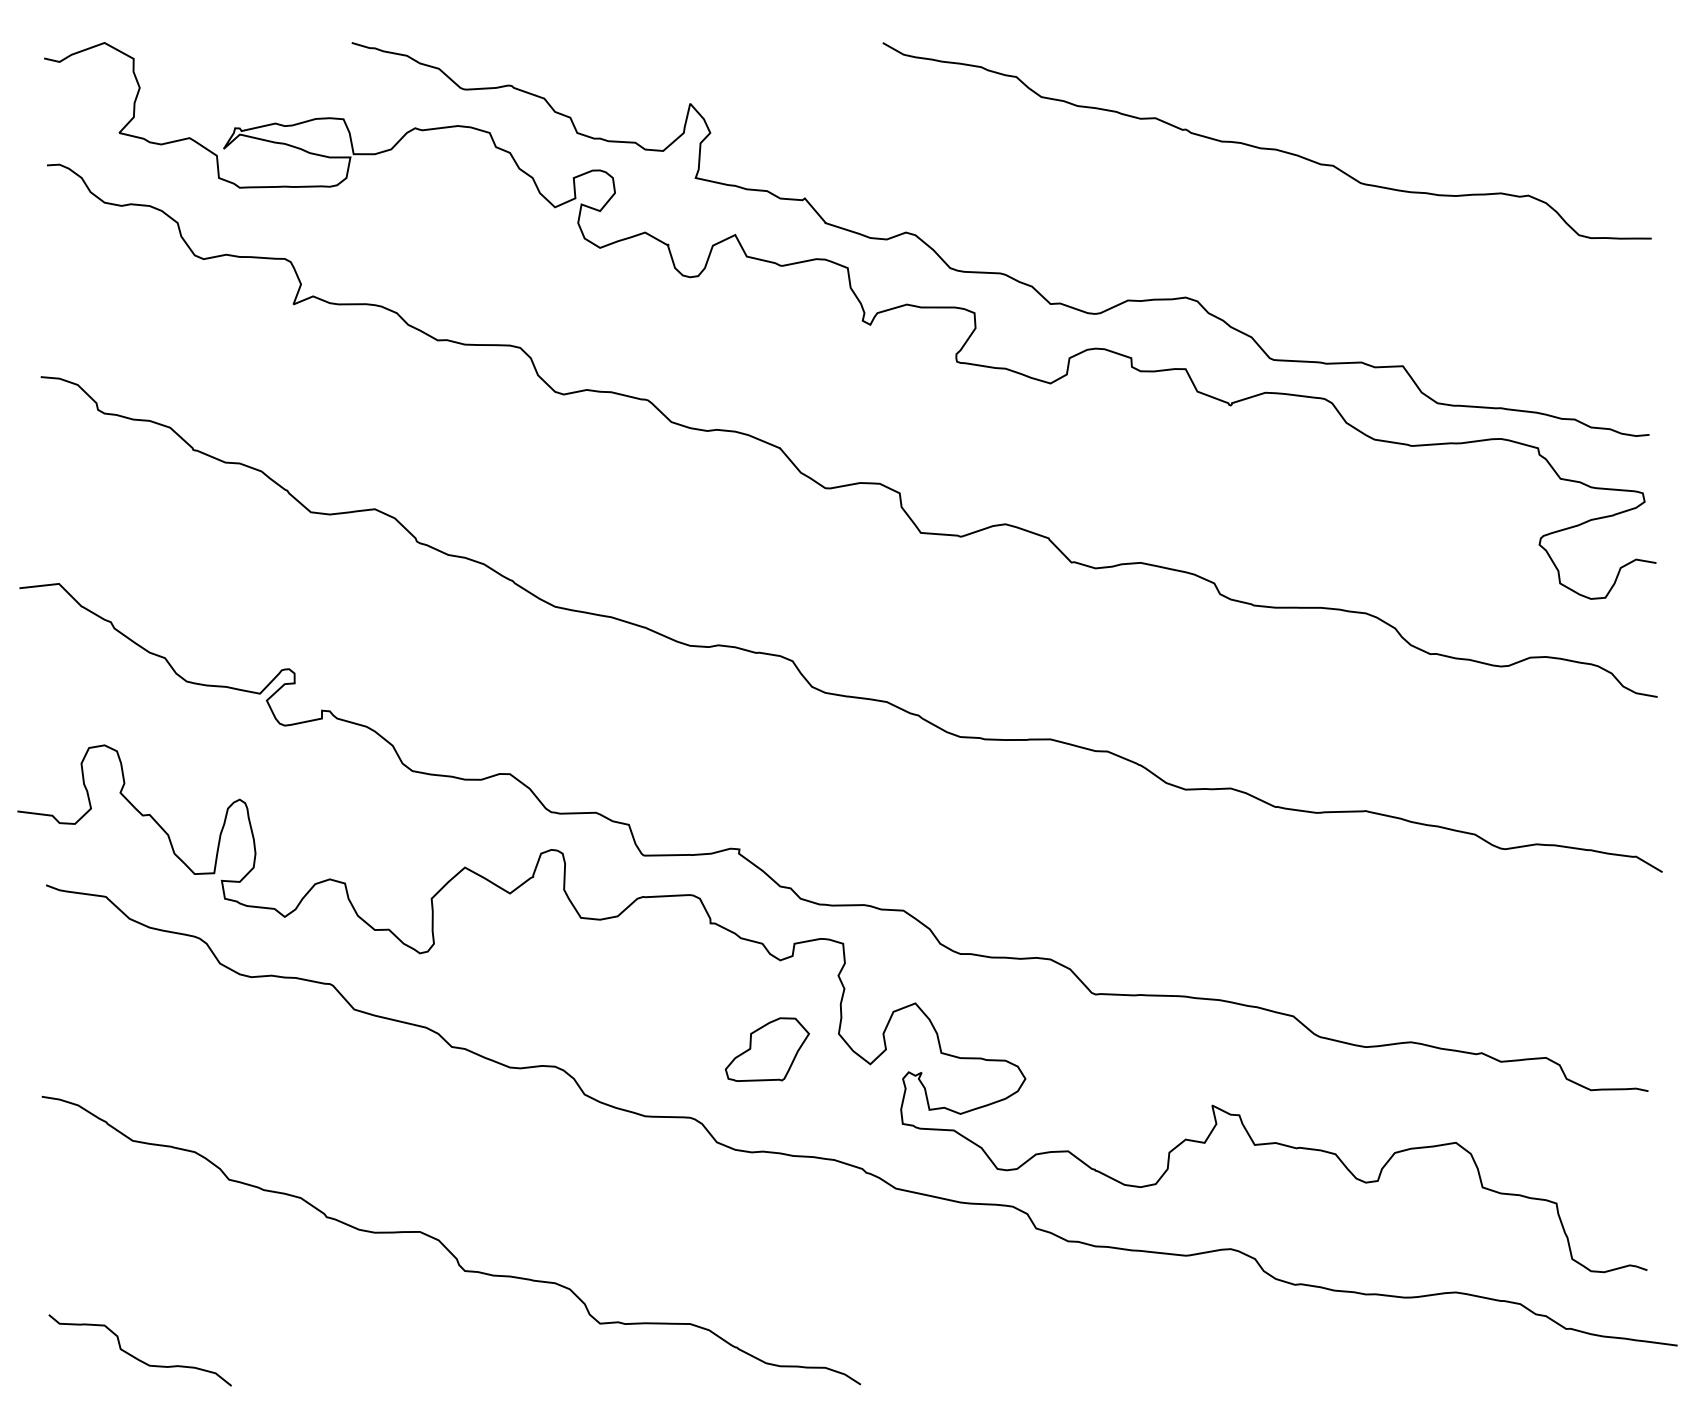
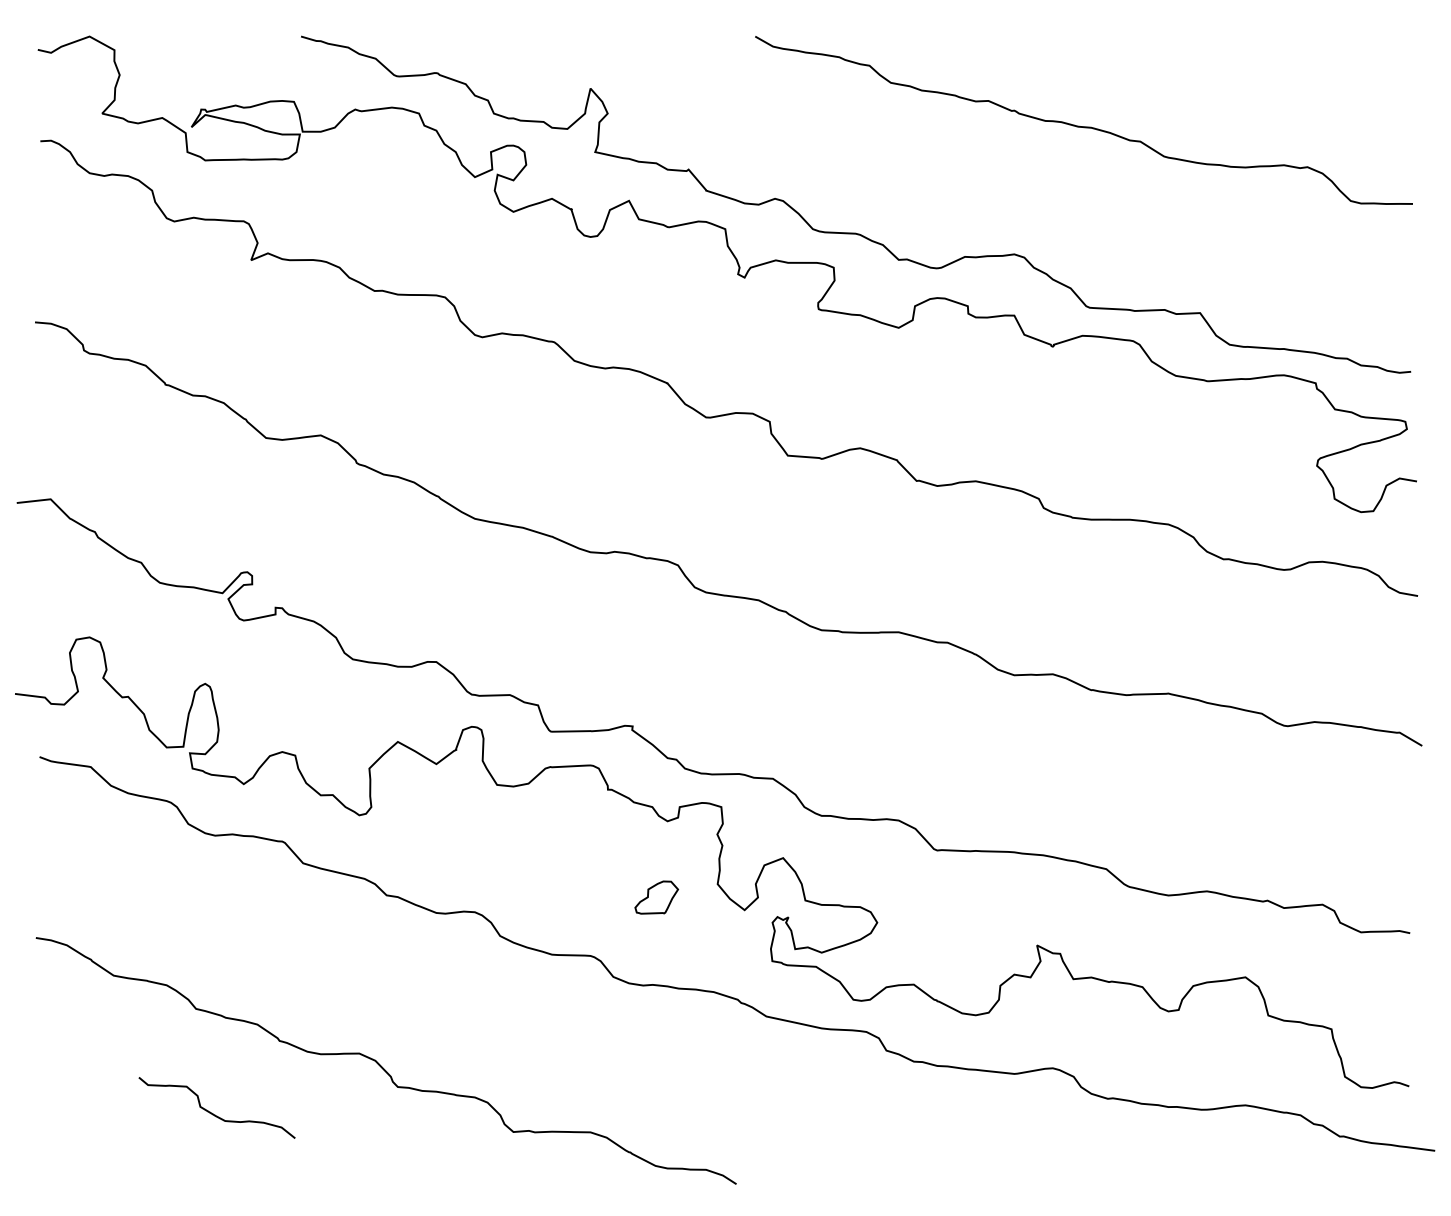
part: (767, 1049) -> (656, 897), size x0.6
curve: (136, 1356) -> (213, 1113), moved

